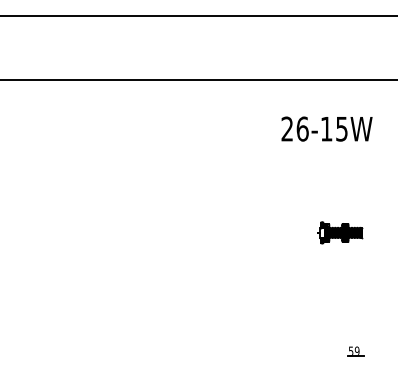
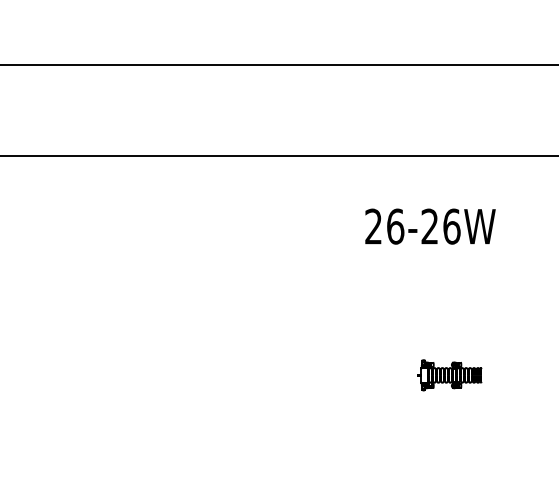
text: (334, 128) -> (441, 225), 26-15W -> 26-26W

